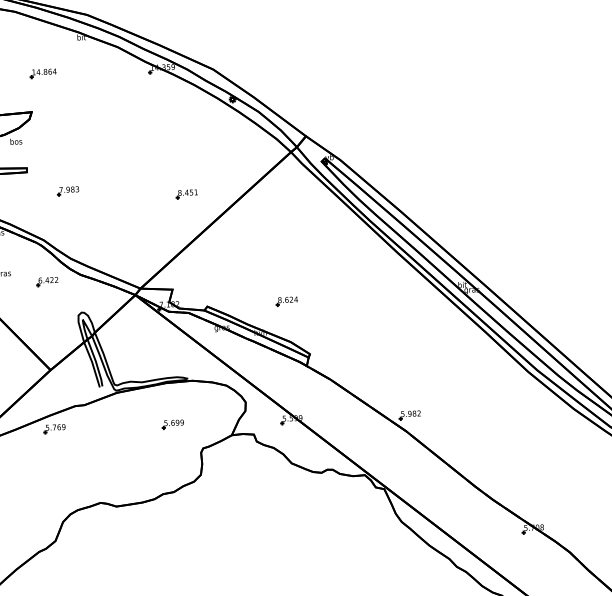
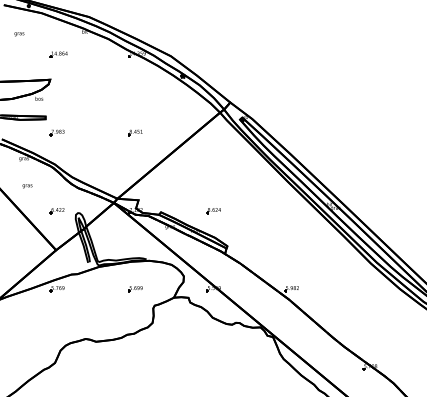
part: (67, 190) -> (56, 132), moved
part: (187, 193) -> (135, 132), moved
part: (46, 282) -> (56, 211), moved

